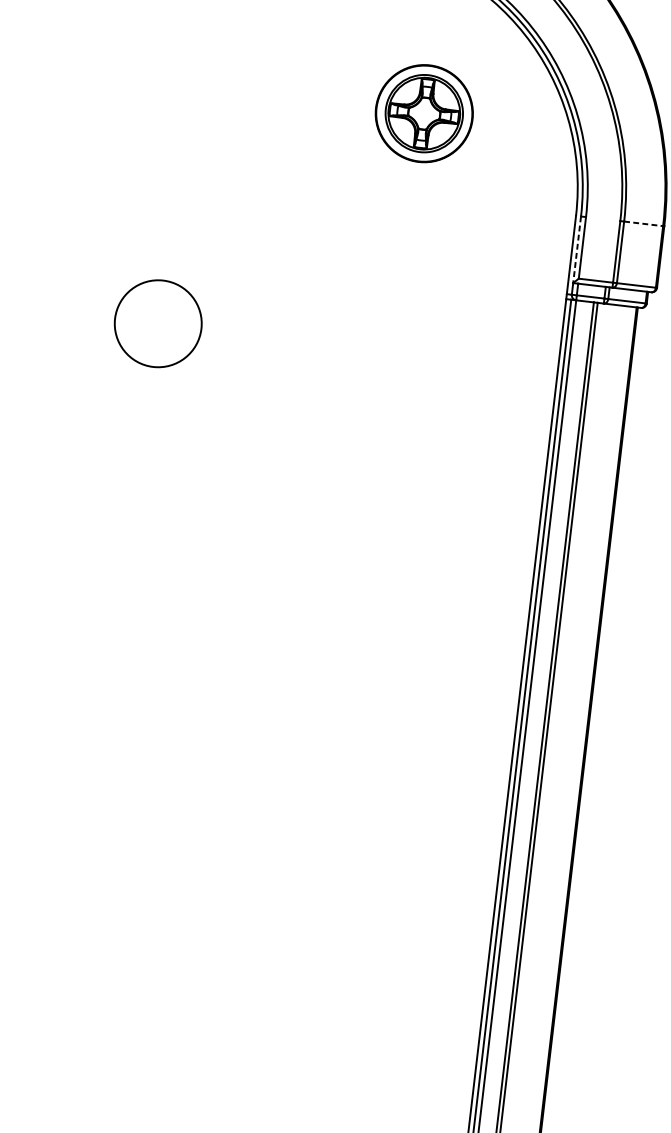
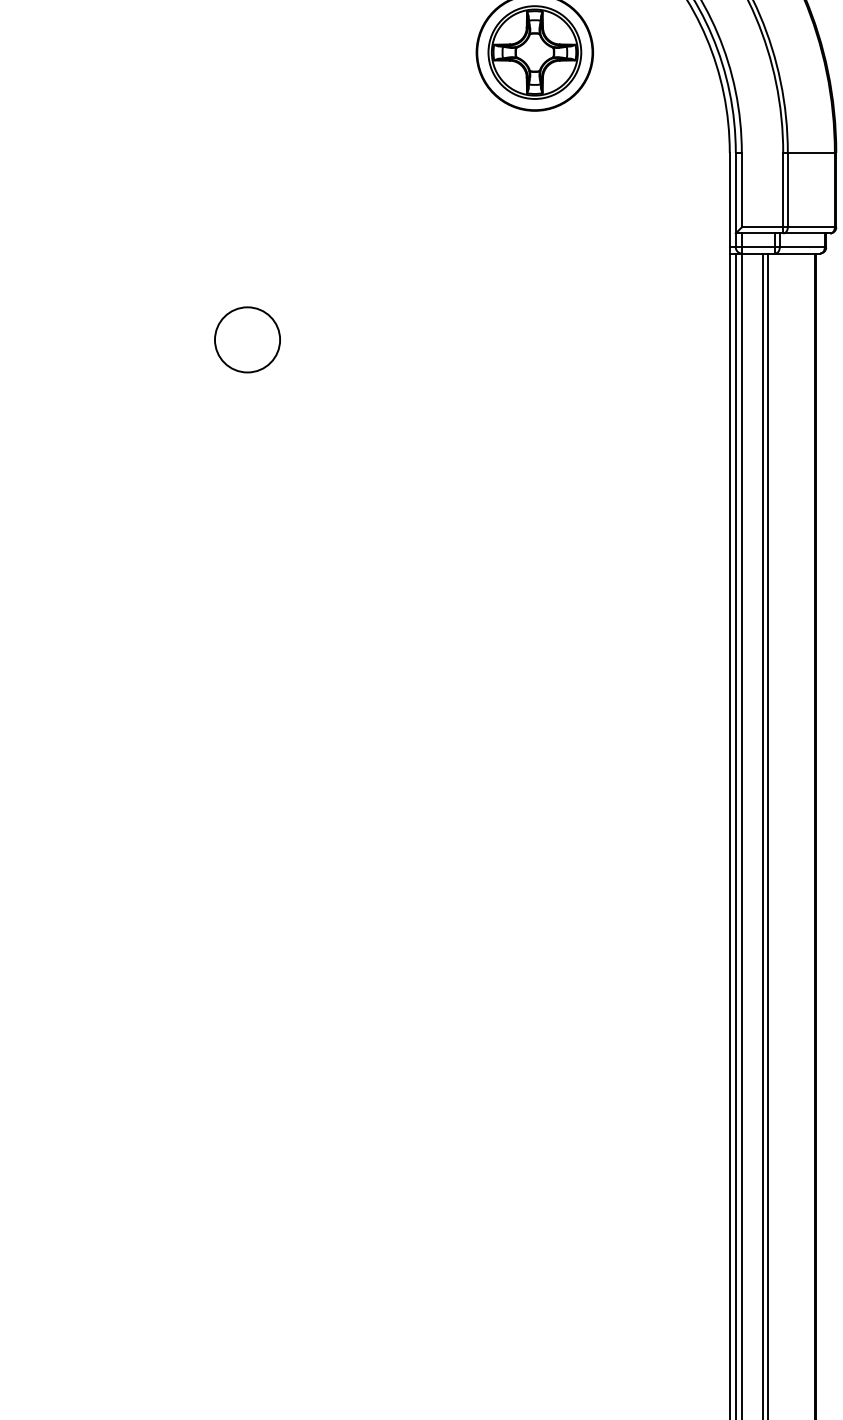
line: (643, 224) -> (811, 153), dashed -> solid
line: (576, 249) -> (735, 193), dashed -> solid
circle: (158, 323) -> (247, 339), size x0.62

